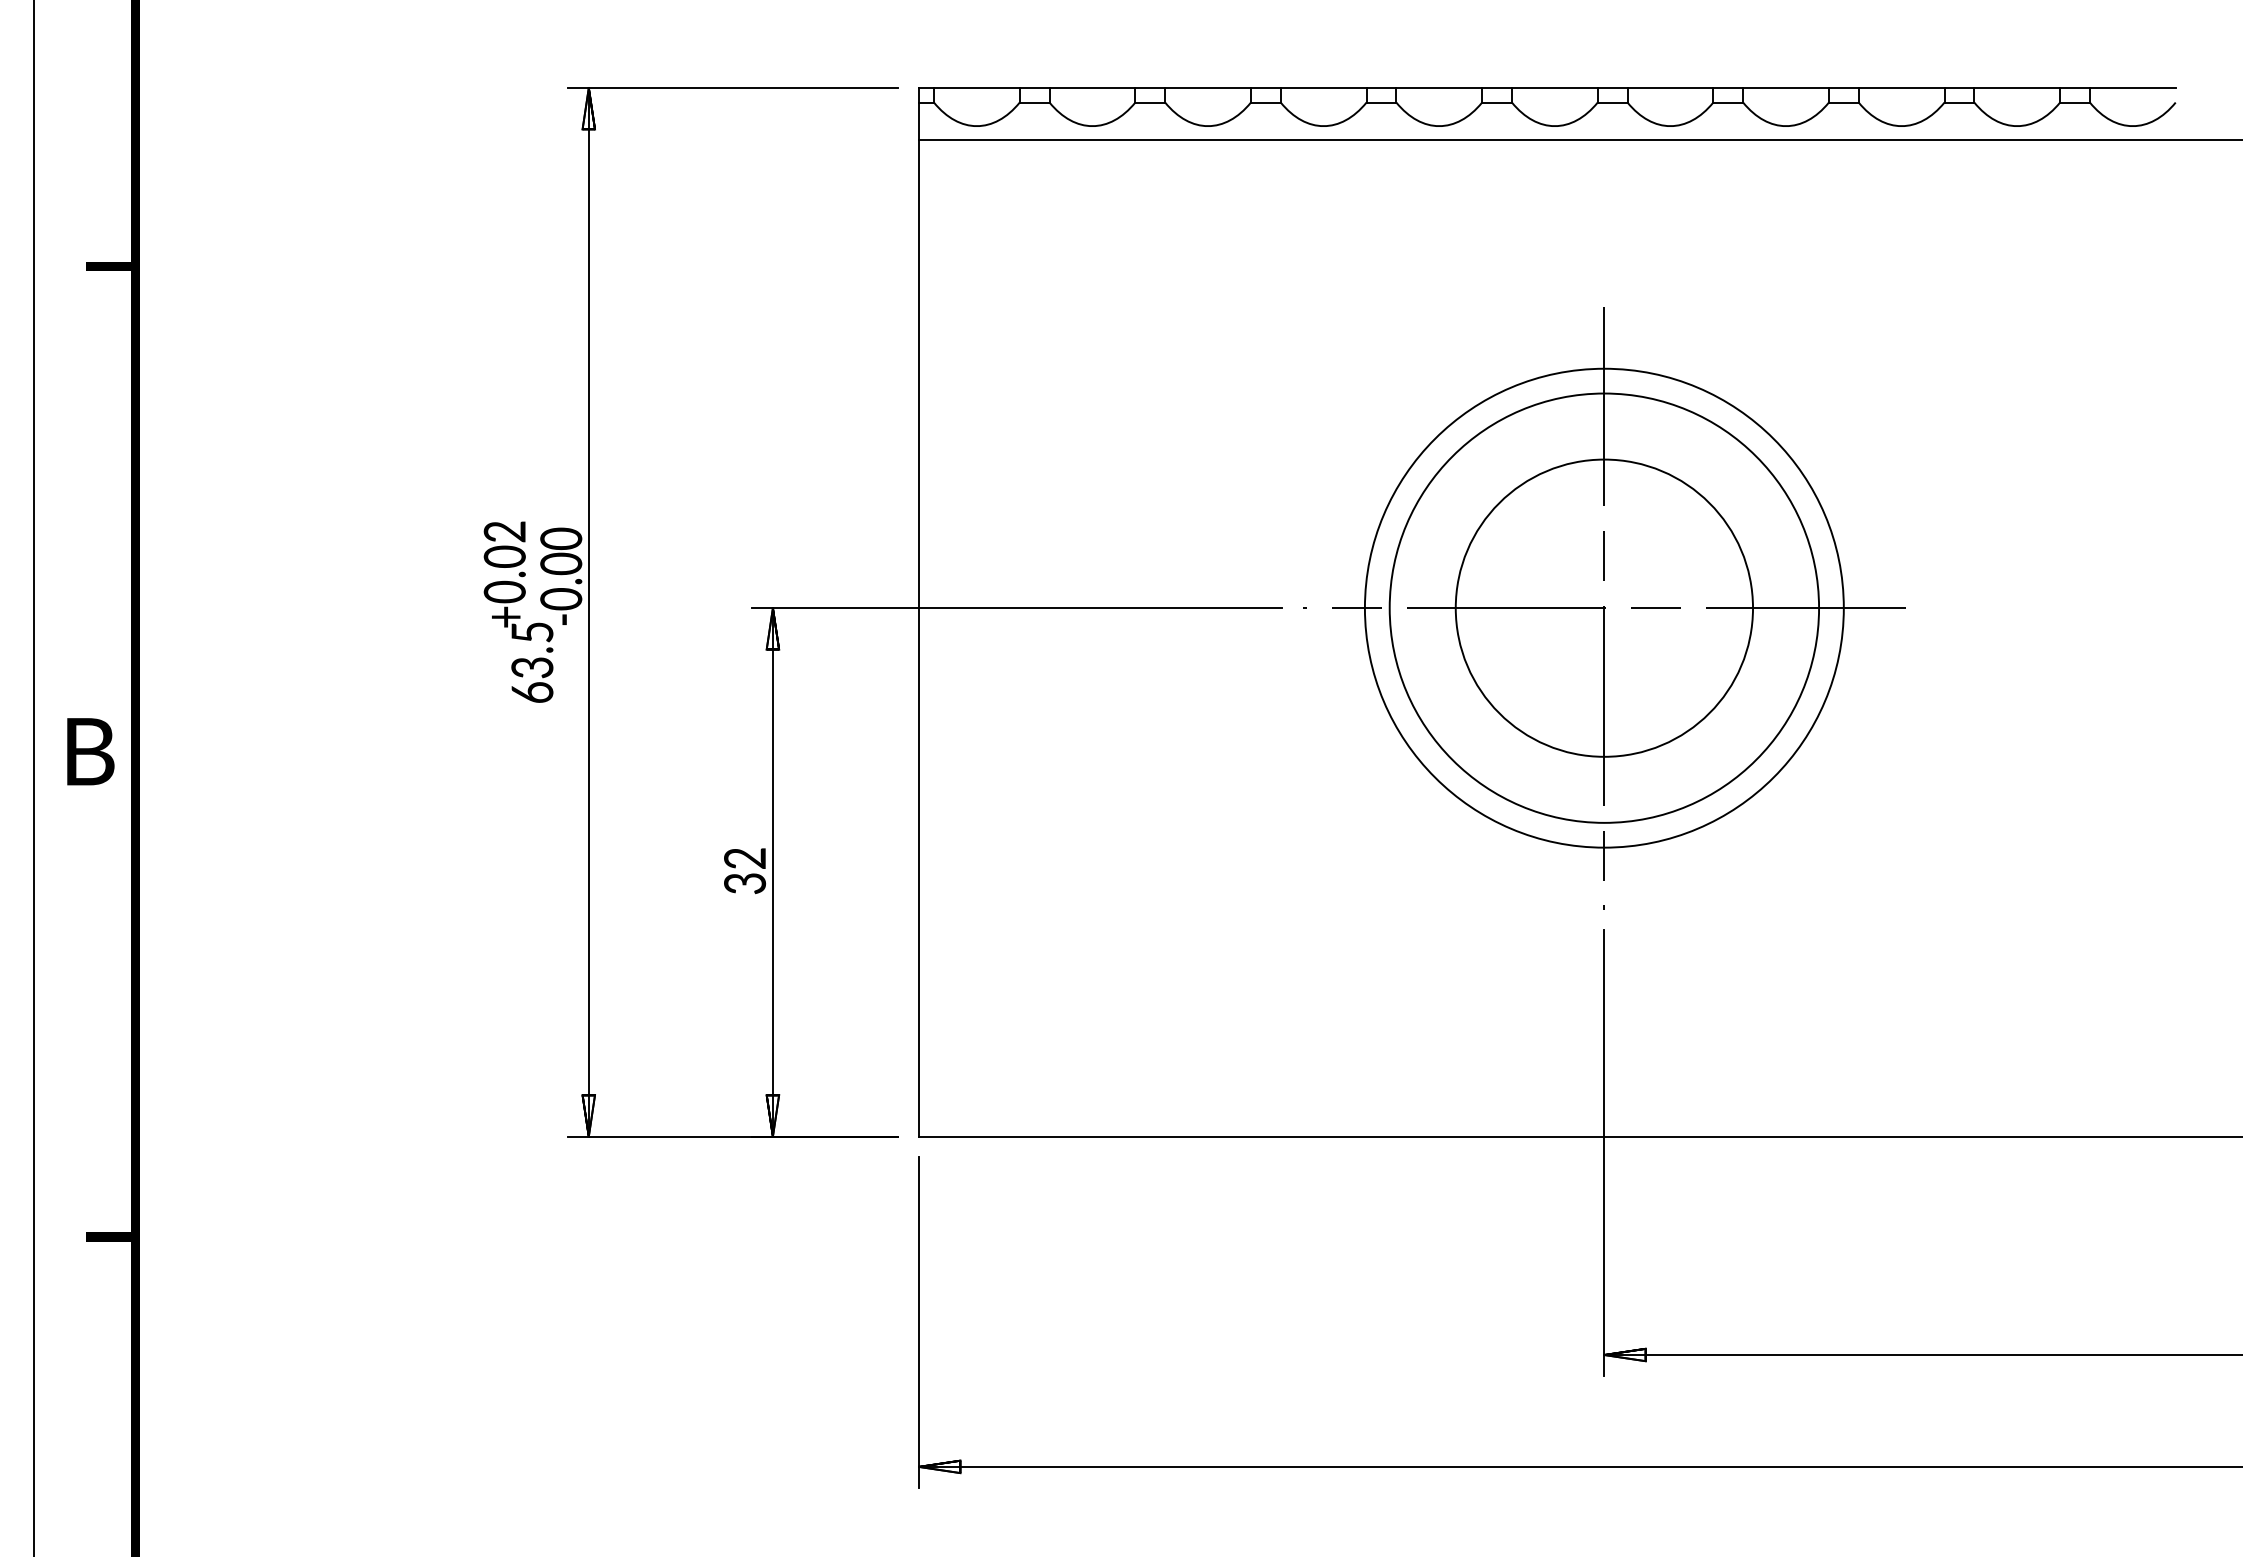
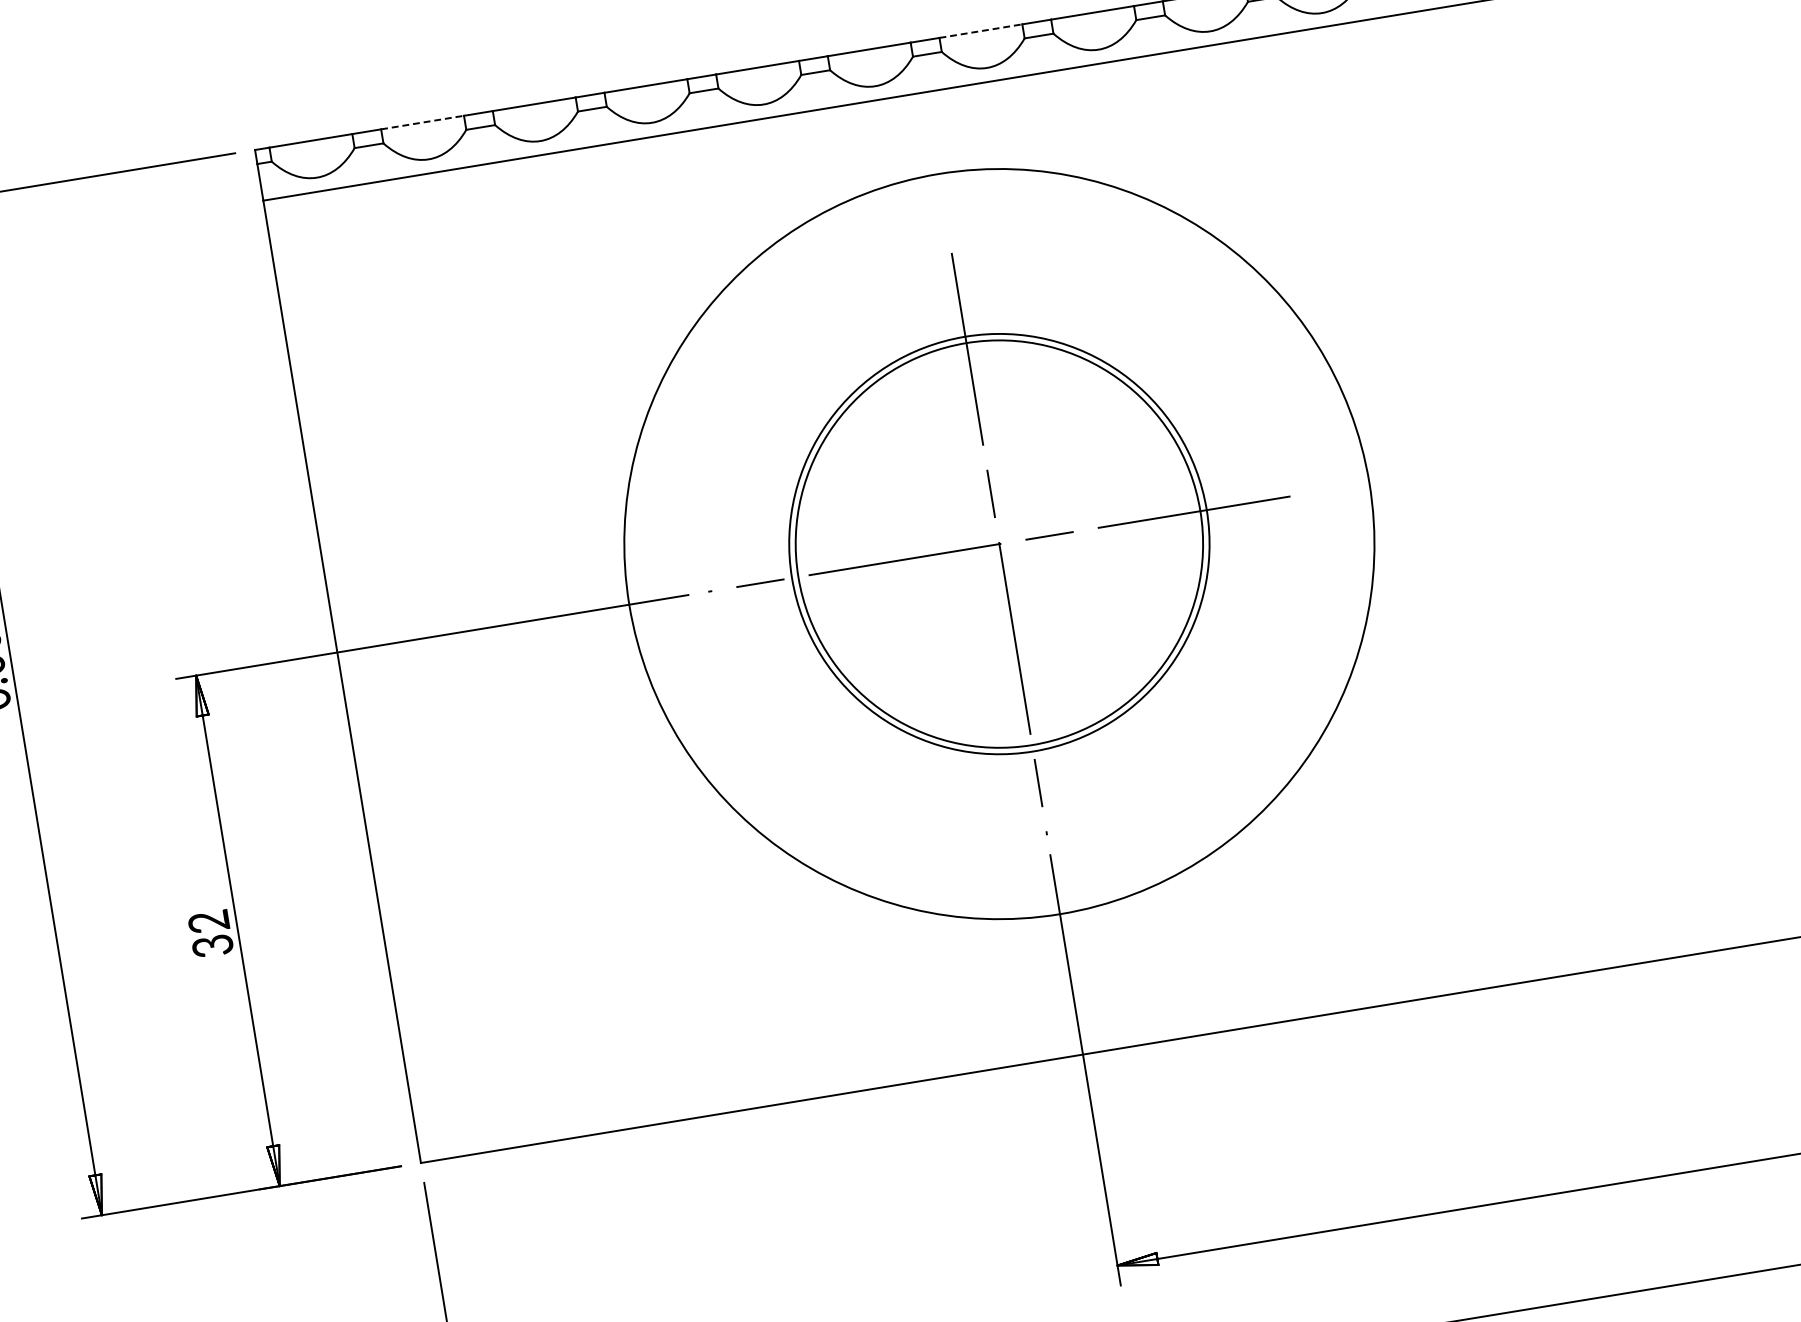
line: (1092, 88) -> (422, 123), solid -> dashed
line: (1670, 88) -> (981, 31), solid -> dashed
circle: (1603, 607) -> (998, 543), size x1.6
circle: (1604, 607) -> (999, 543), size x1.4

